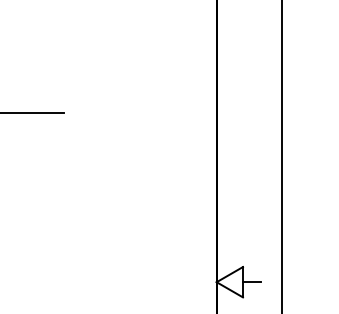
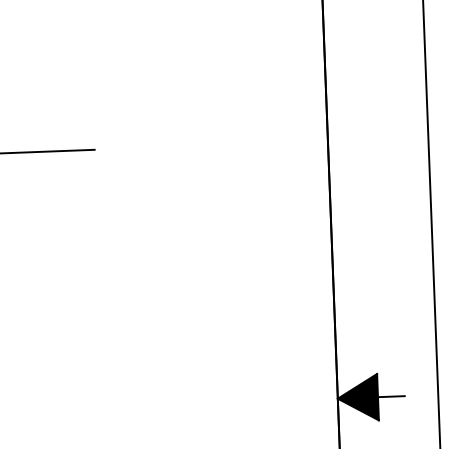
fill: (229, 282) -> (357, 398), added

